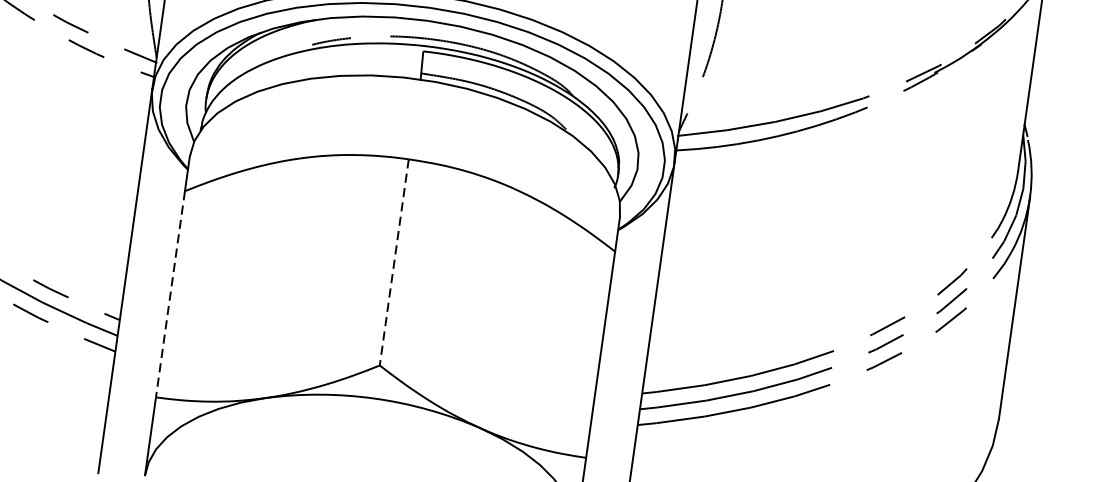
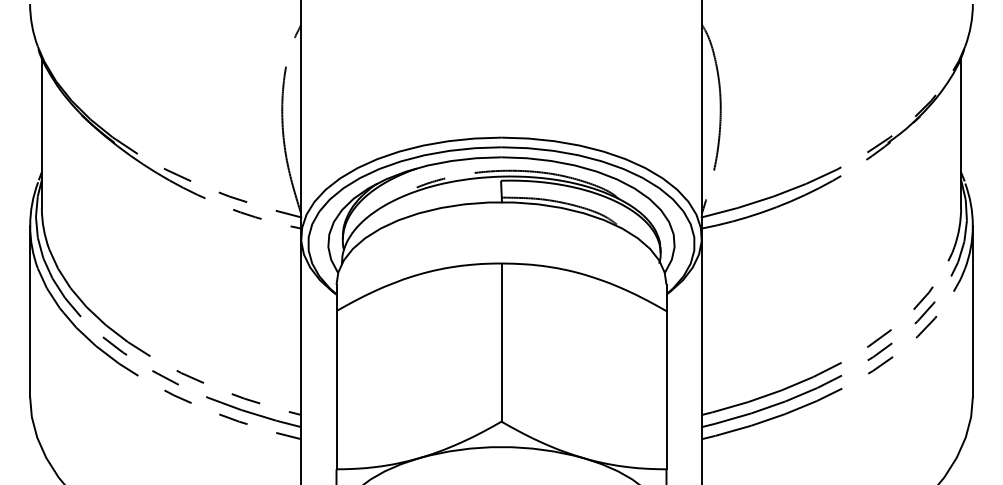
line: (394, 263) -> (501, 343), dashed -> solid
line: (170, 294) -> (336, 390), dashed -> solid

